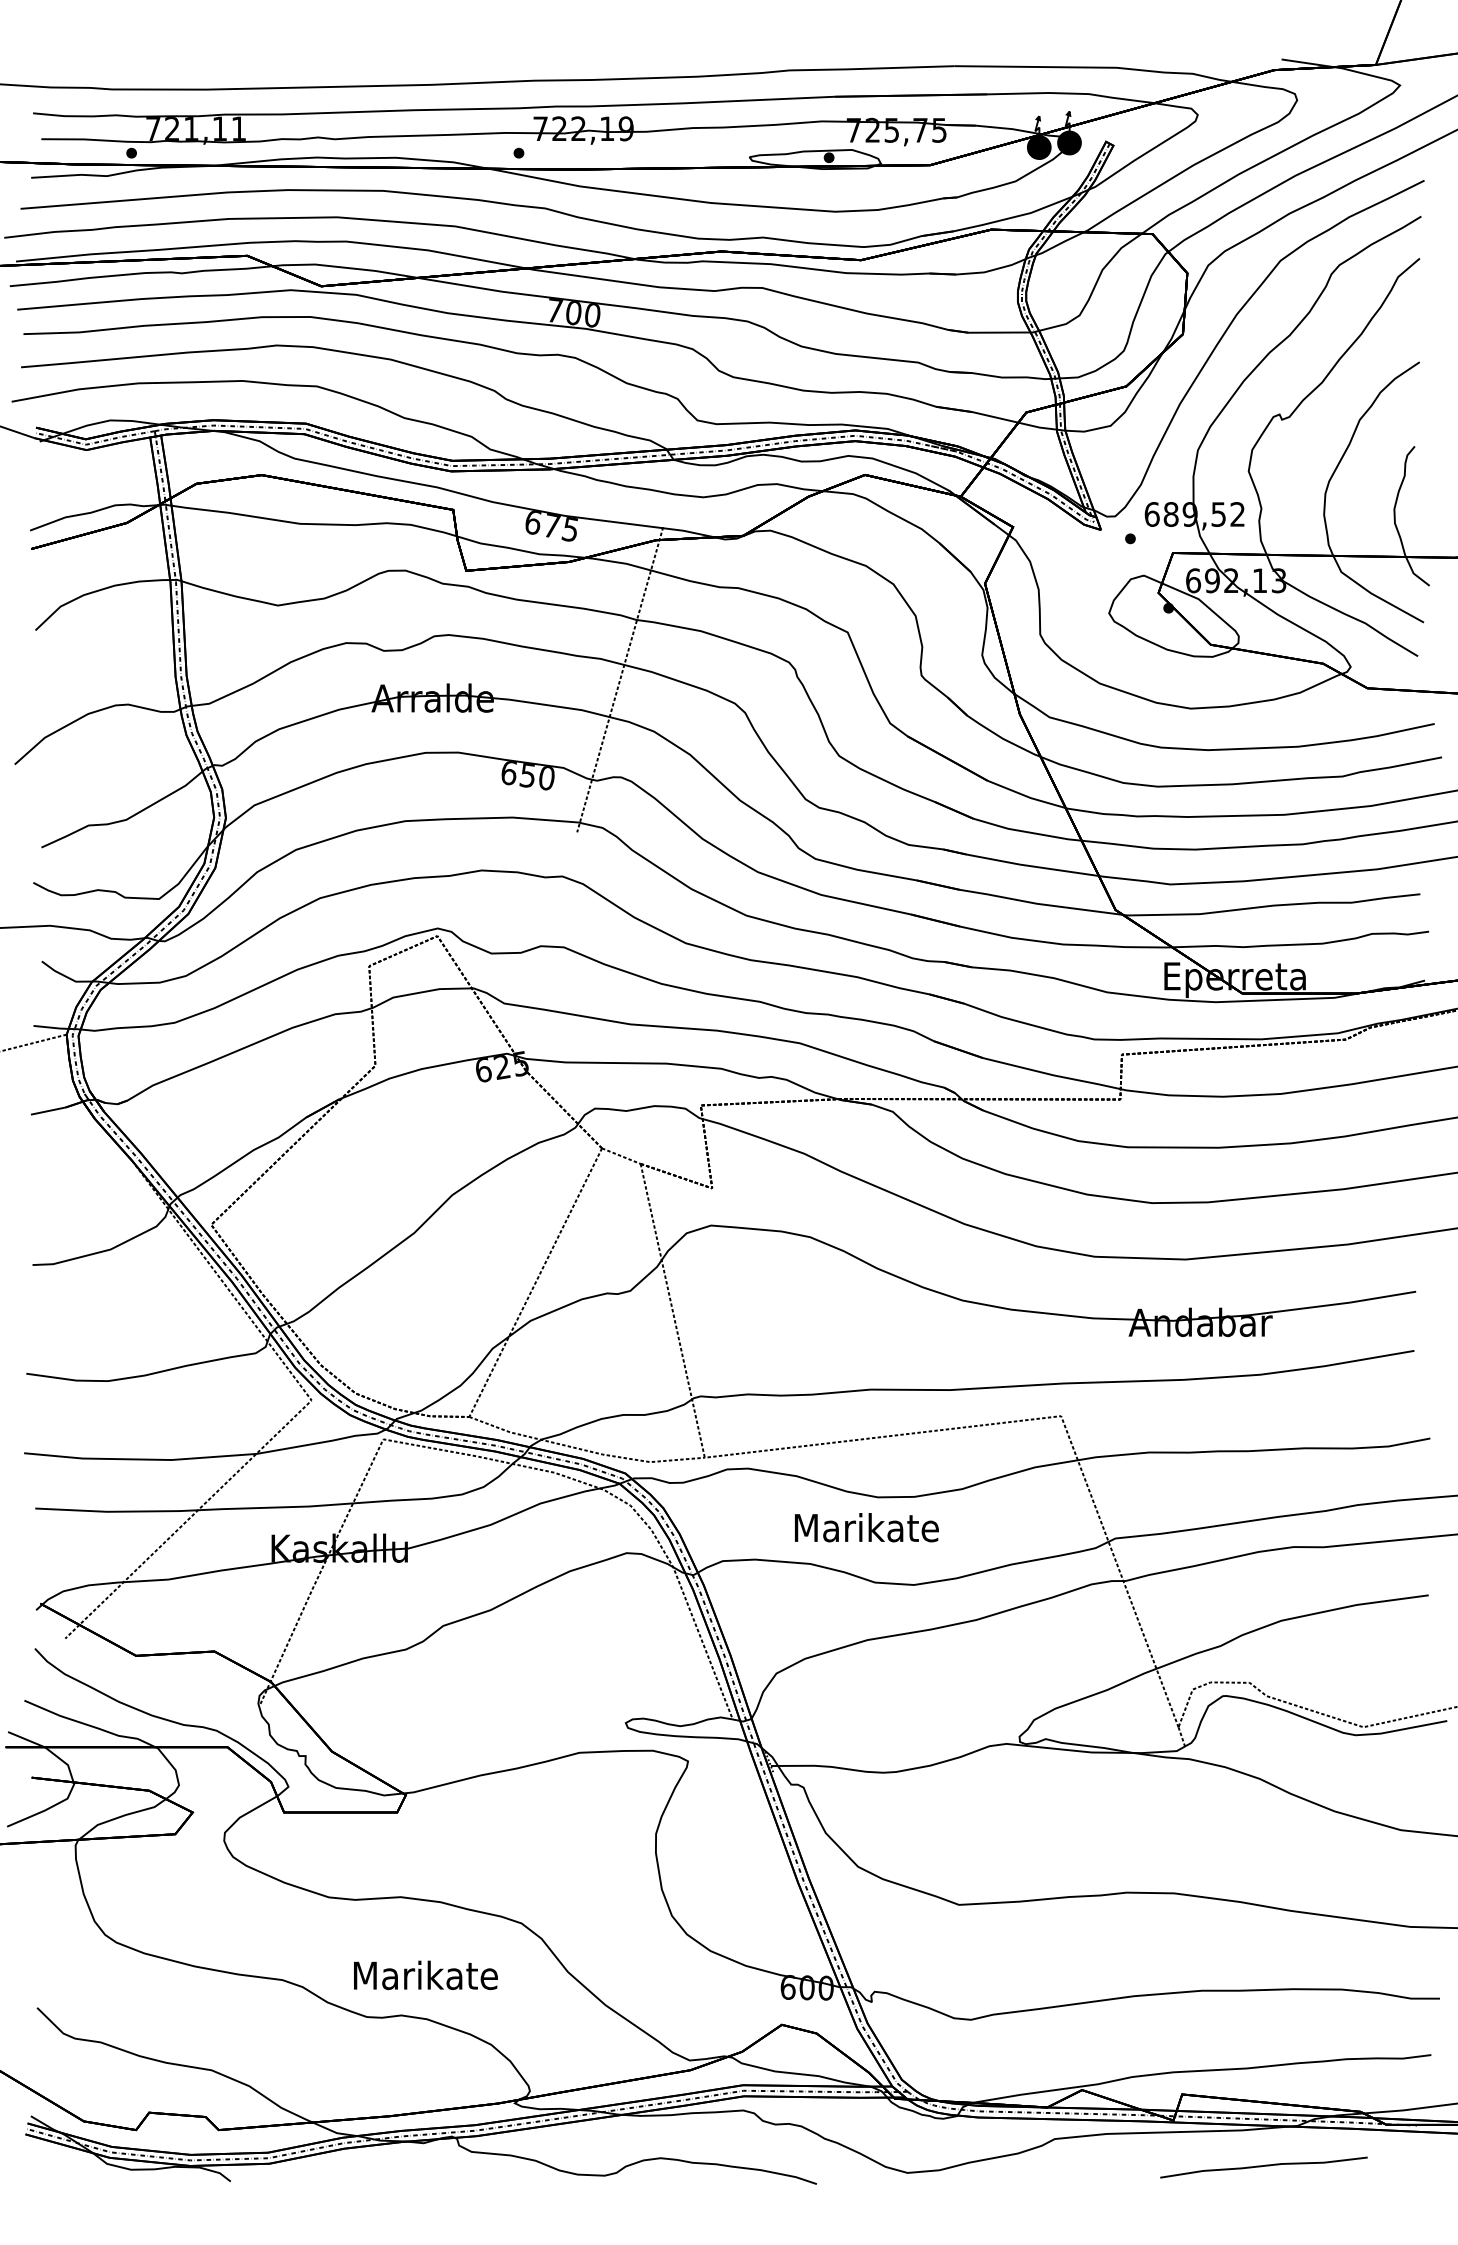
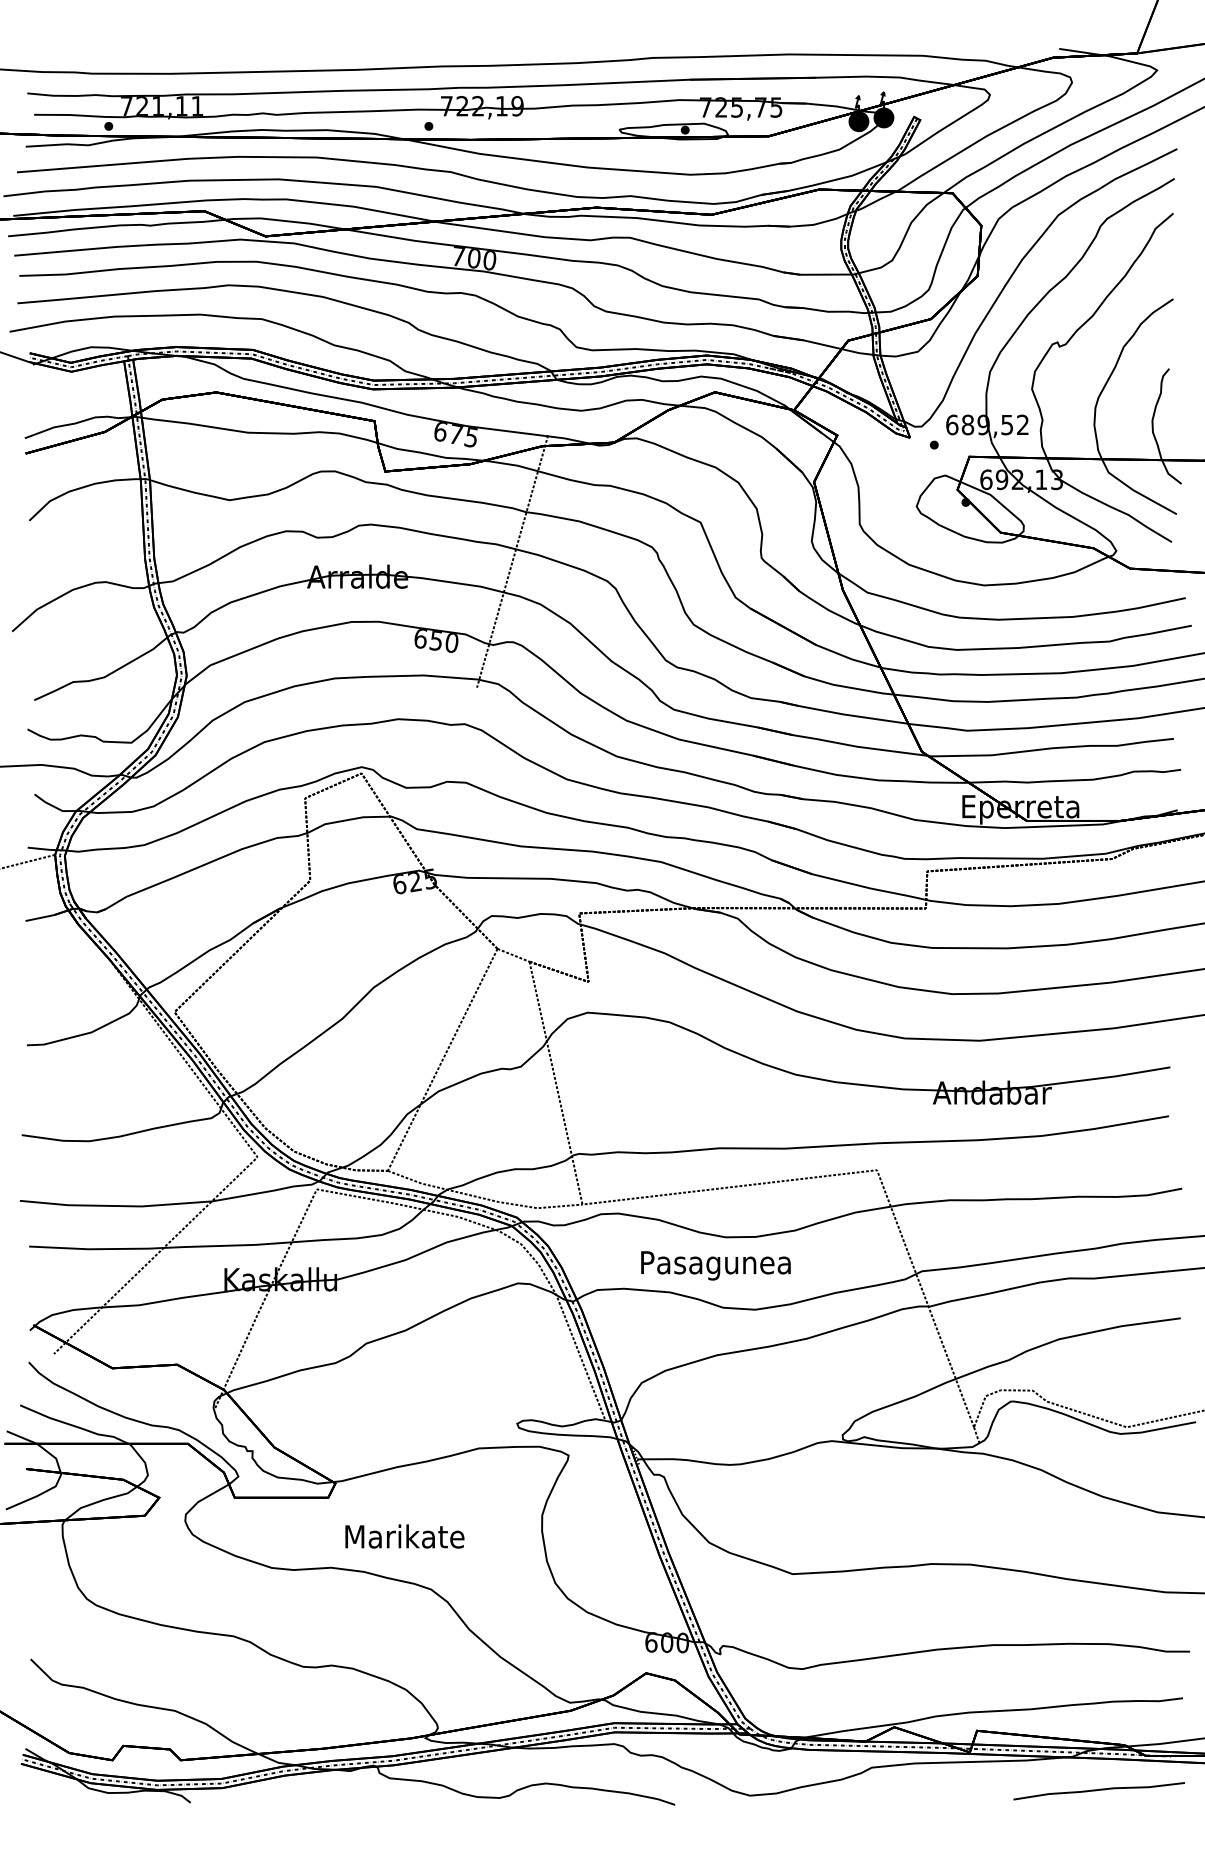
text: (865, 1531) -> (715, 1265), Marikate -> Pasagunea
text: (425, 1974) -> (404, 1535), moved
curve: (1263, 2166) -> (1098, 1790), moved

